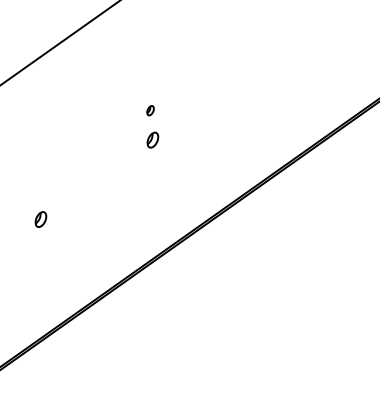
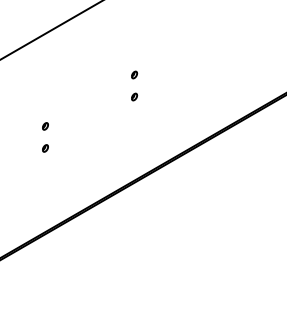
part: (153, 139) -> (134, 96), size x0.62
part: (38, 190) -> (45, 126), added
part: (40, 219) -> (45, 148), size x0.62

